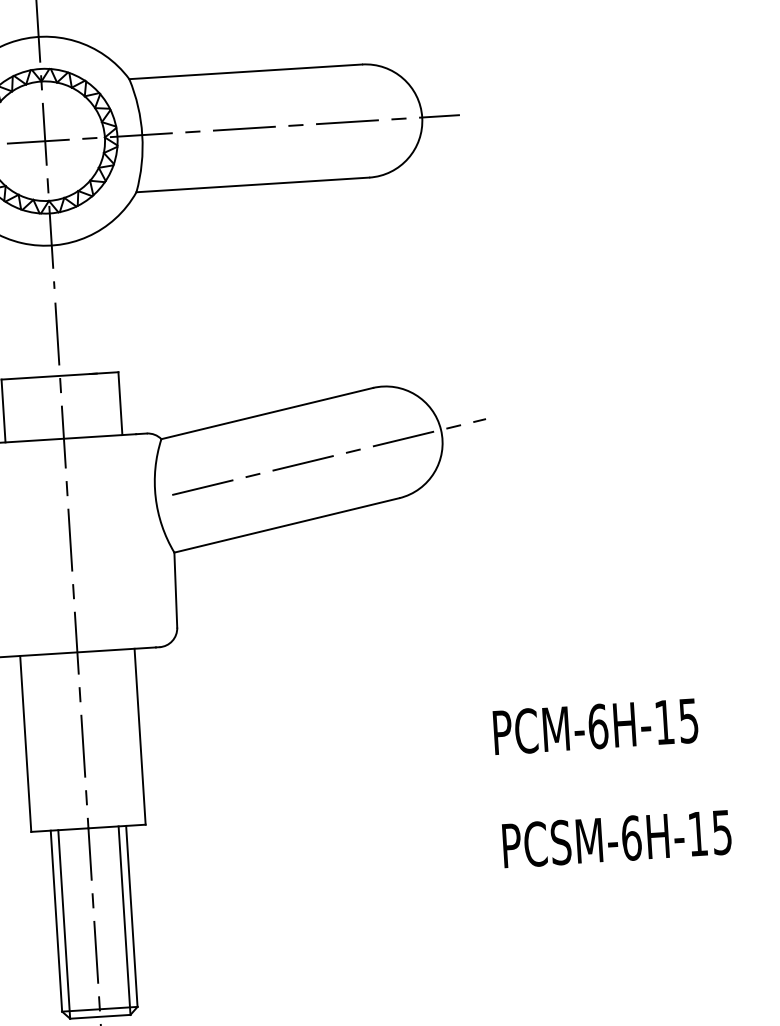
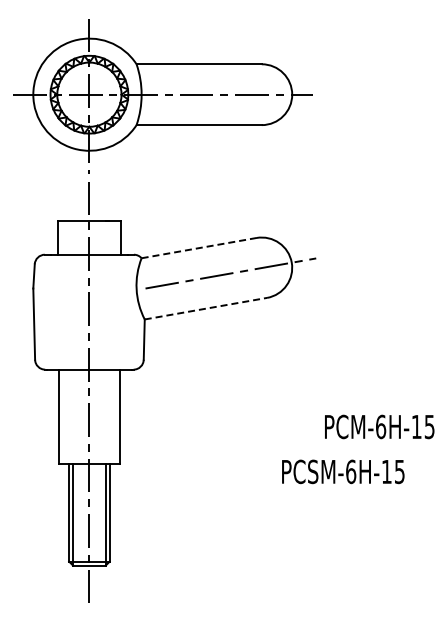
line: (267, 414) -> (199, 248), solid -> dashed
line: (287, 524) -> (206, 308), solid -> dashed
text: (595, 725) -> (379, 426), moved
text: (617, 838) -> (343, 471), moved

